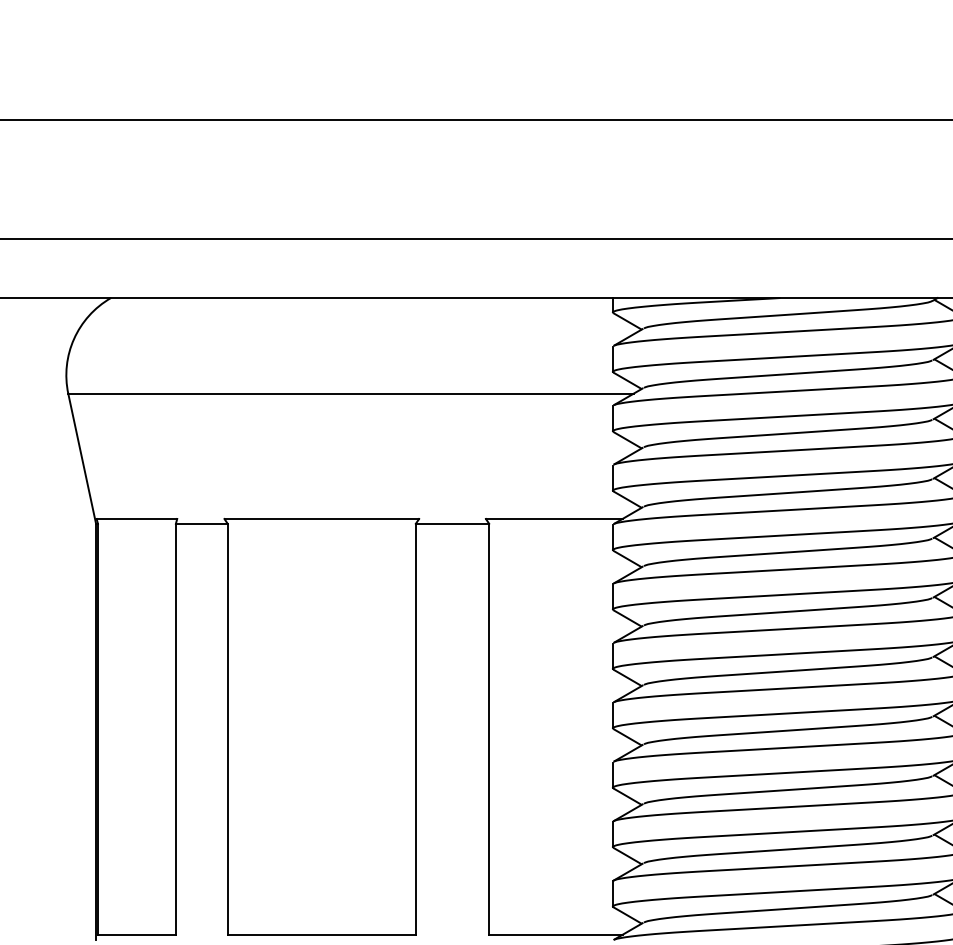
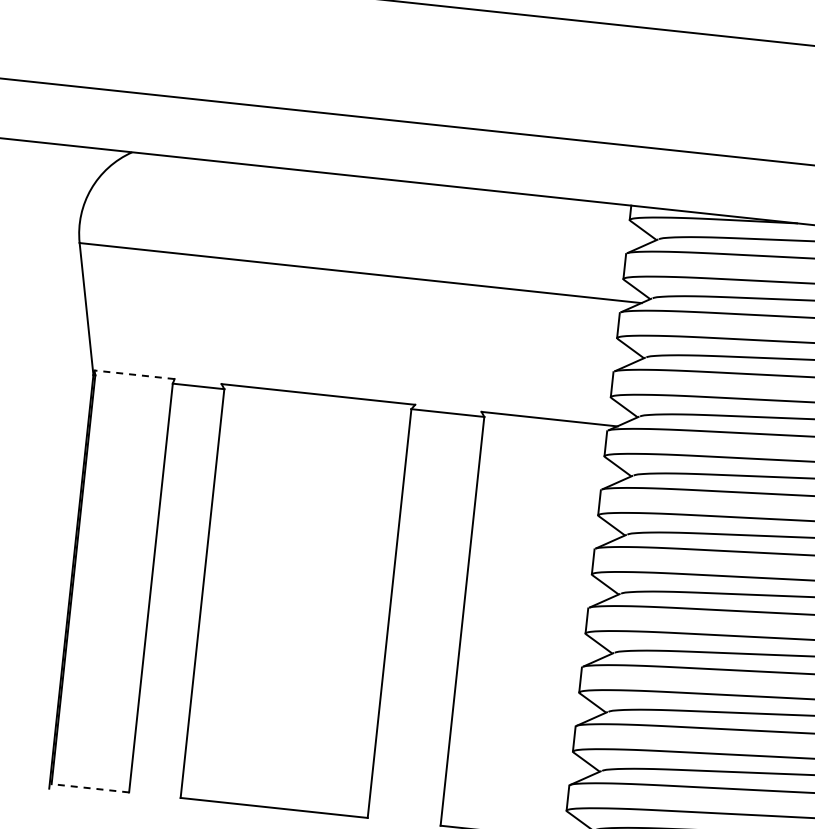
line: (136, 519) -> (134, 375), solid -> dashed
line: (136, 934) -> (89, 787), solid -> dashed

